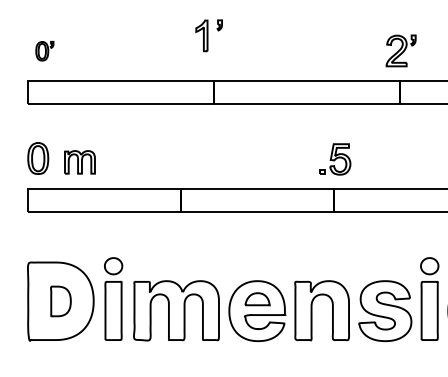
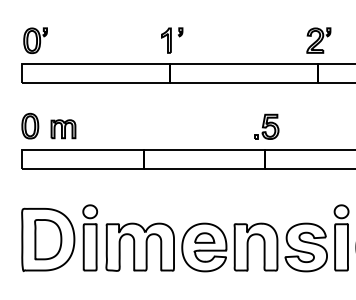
part: (209, 35) -> (172, 40), moved
part: (44, 50) -> (35, 40), size x1.67
part: (61, 301) -> (48, 239), size x1.67

